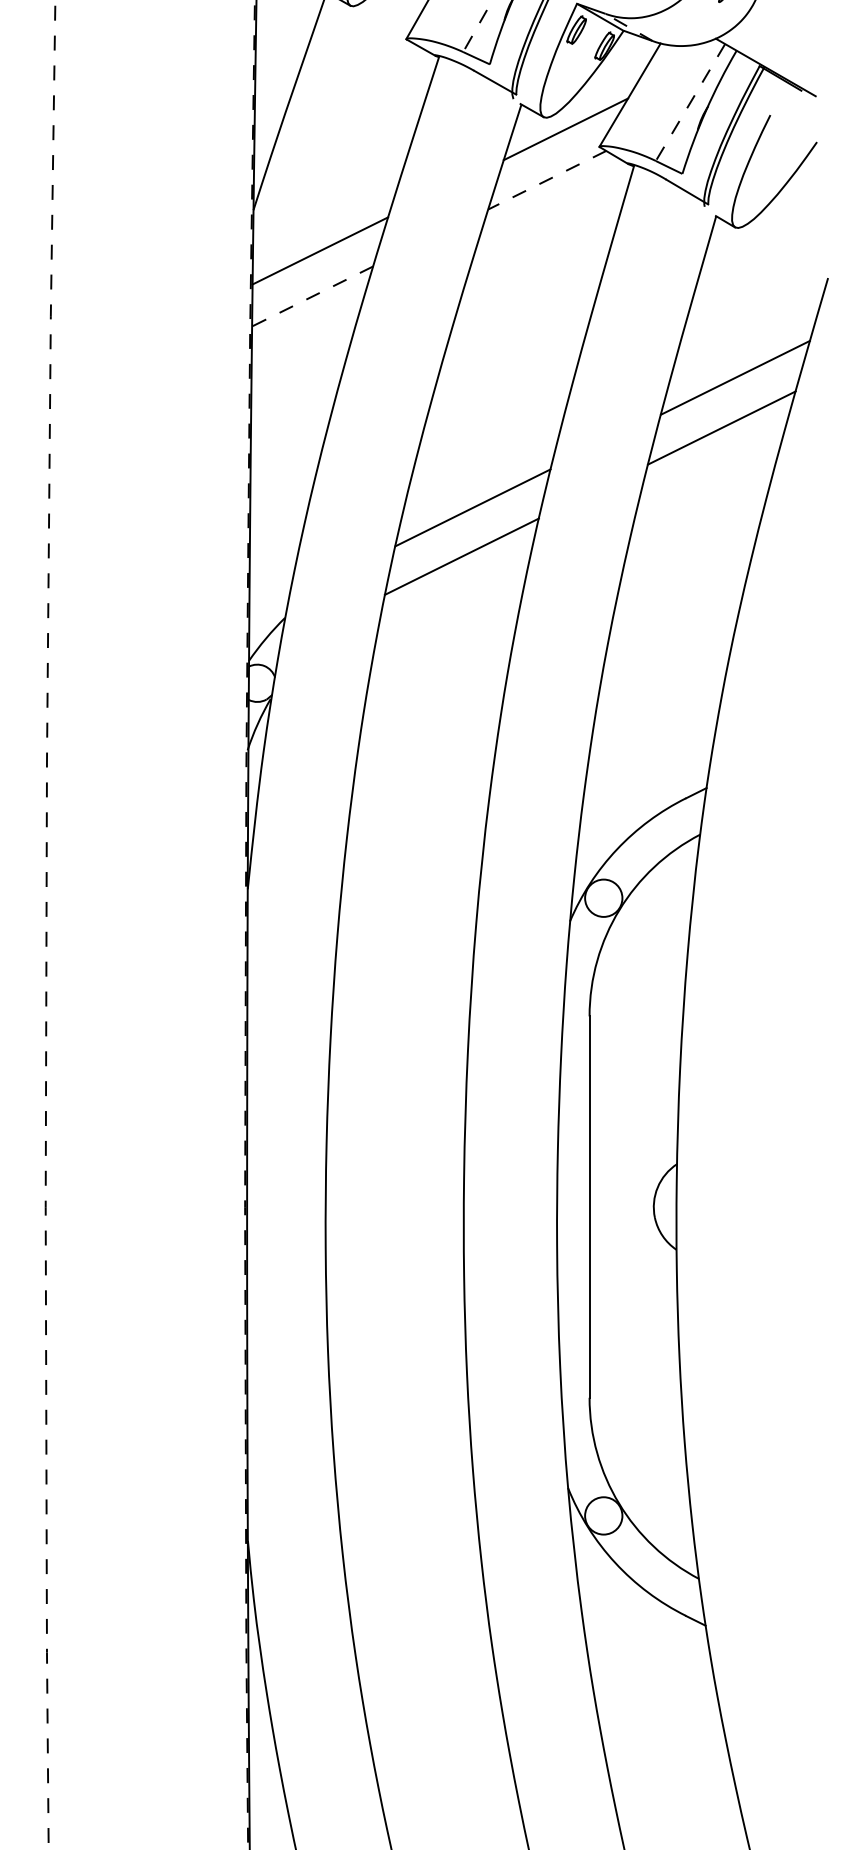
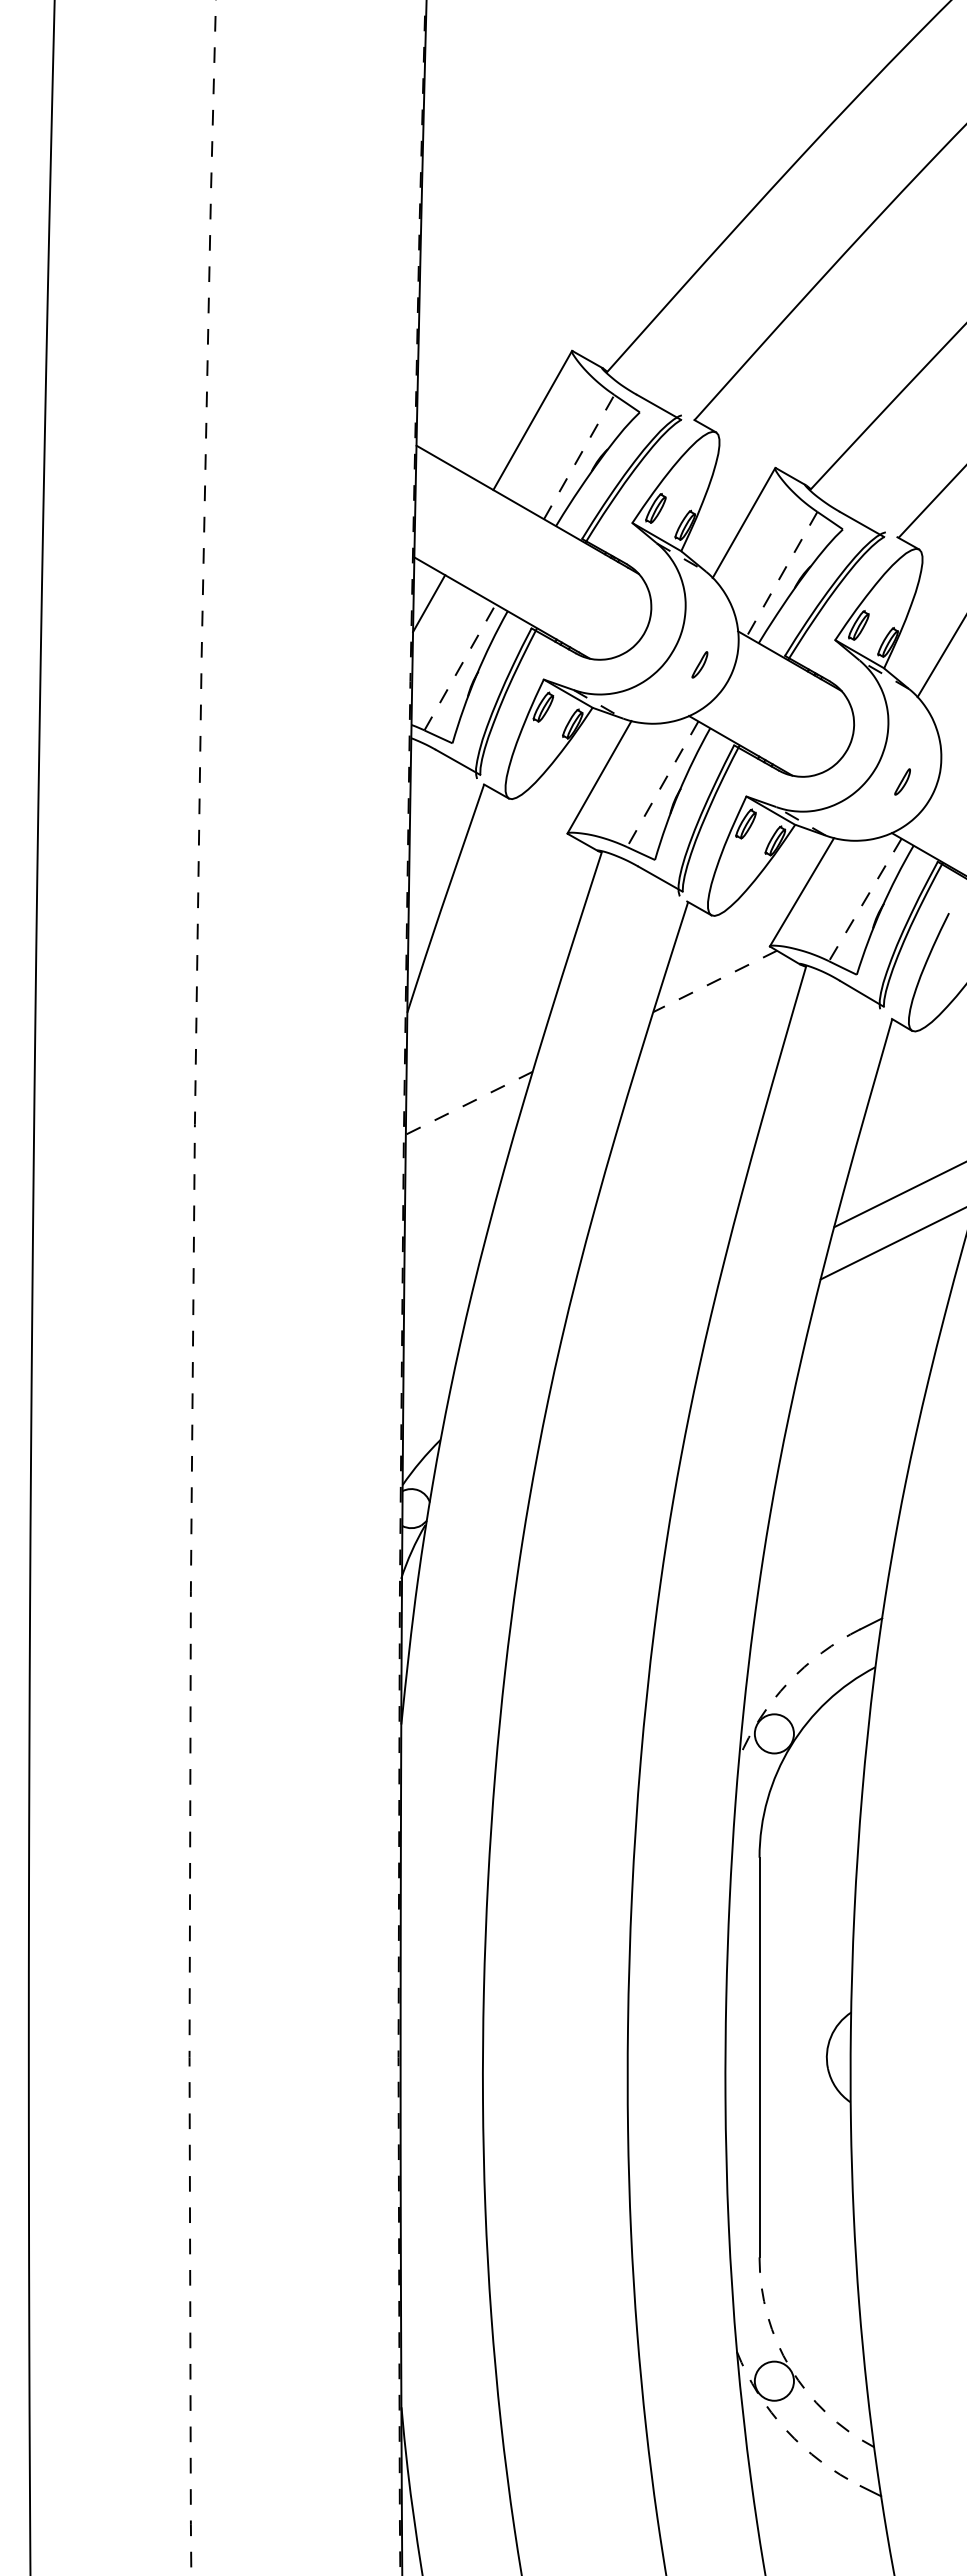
line: (565, 128) -> (734, 927), removed
line: (320, 250) -> (477, 1055), removed
line: (473, 507) -> (637, 1324), removed
line: (461, 556) -> (625, 1375), removed
arc: (617, 849) -> (788, 1682), solid -> dashed
arc: (619, 1503) -> (790, 2368), solid -> dashed
arc: (615, 1562) -> (786, 2430), solid -> dashed

